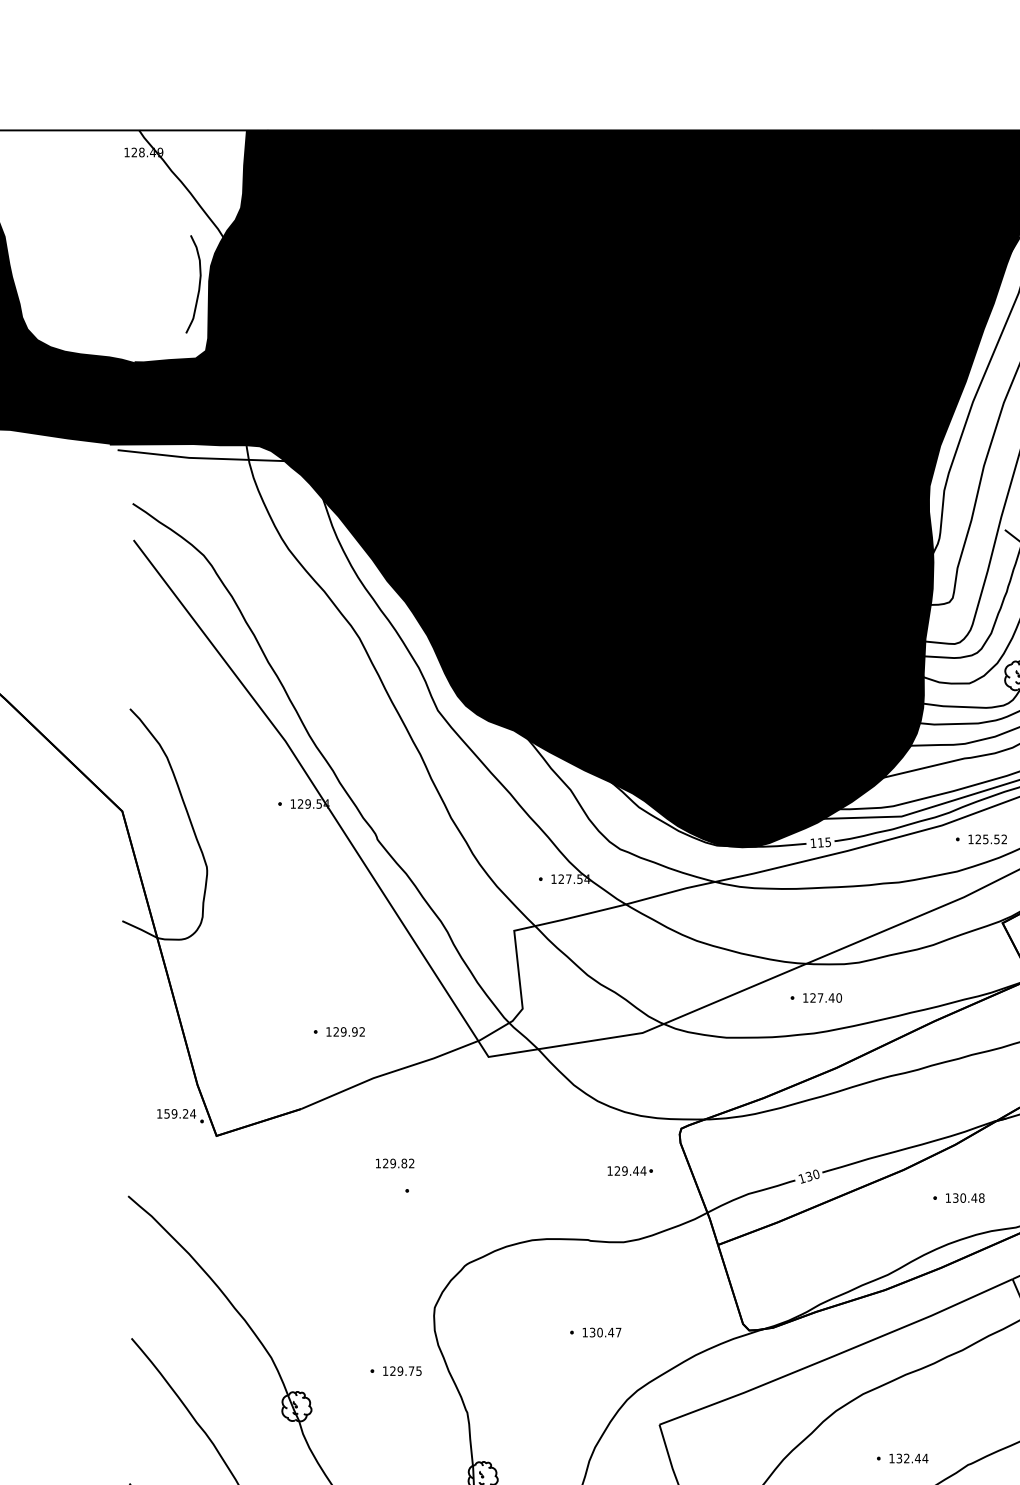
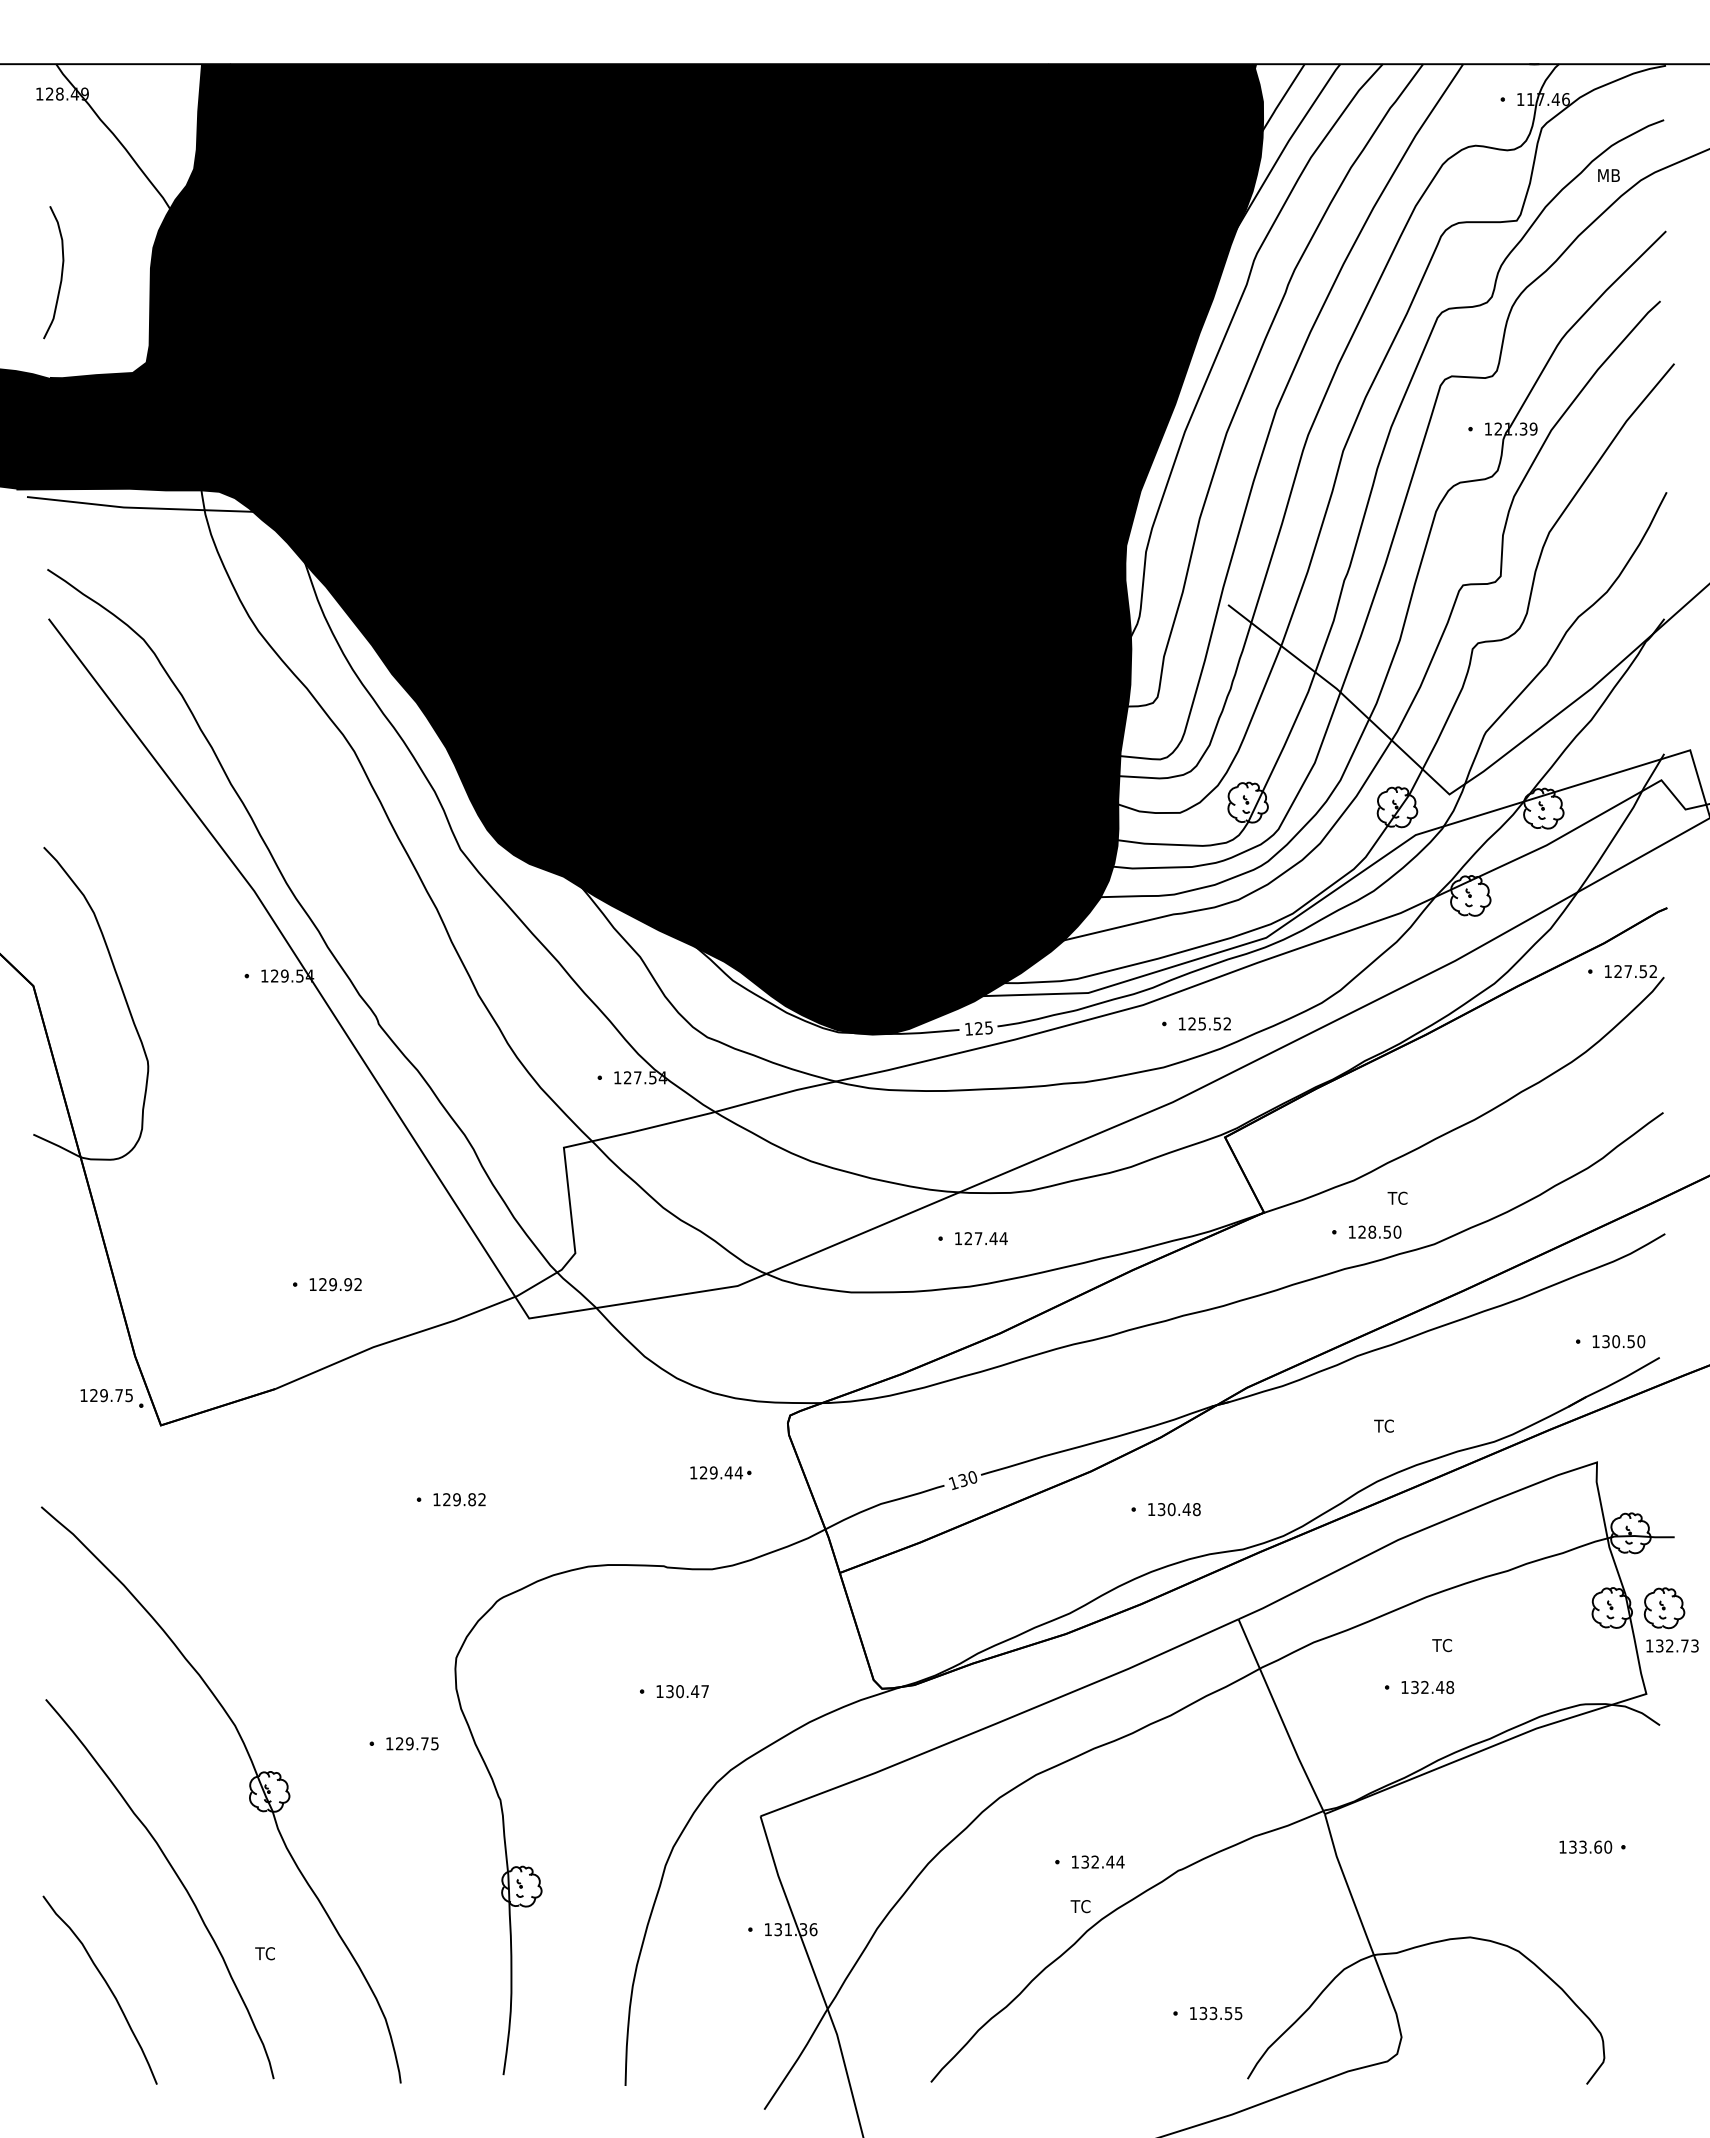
curve: (199, 284) -> (61, 272), moved
text: (820, 842) -> (978, 1028), 115 -> 125
text: (838, 997) -> (1003, 1238), 127.40 -> 127.44
text: (180, 1113) -> (111, 1395), 159.24 -> 129.75
text: (395, 1163) -> (459, 1499), moved

